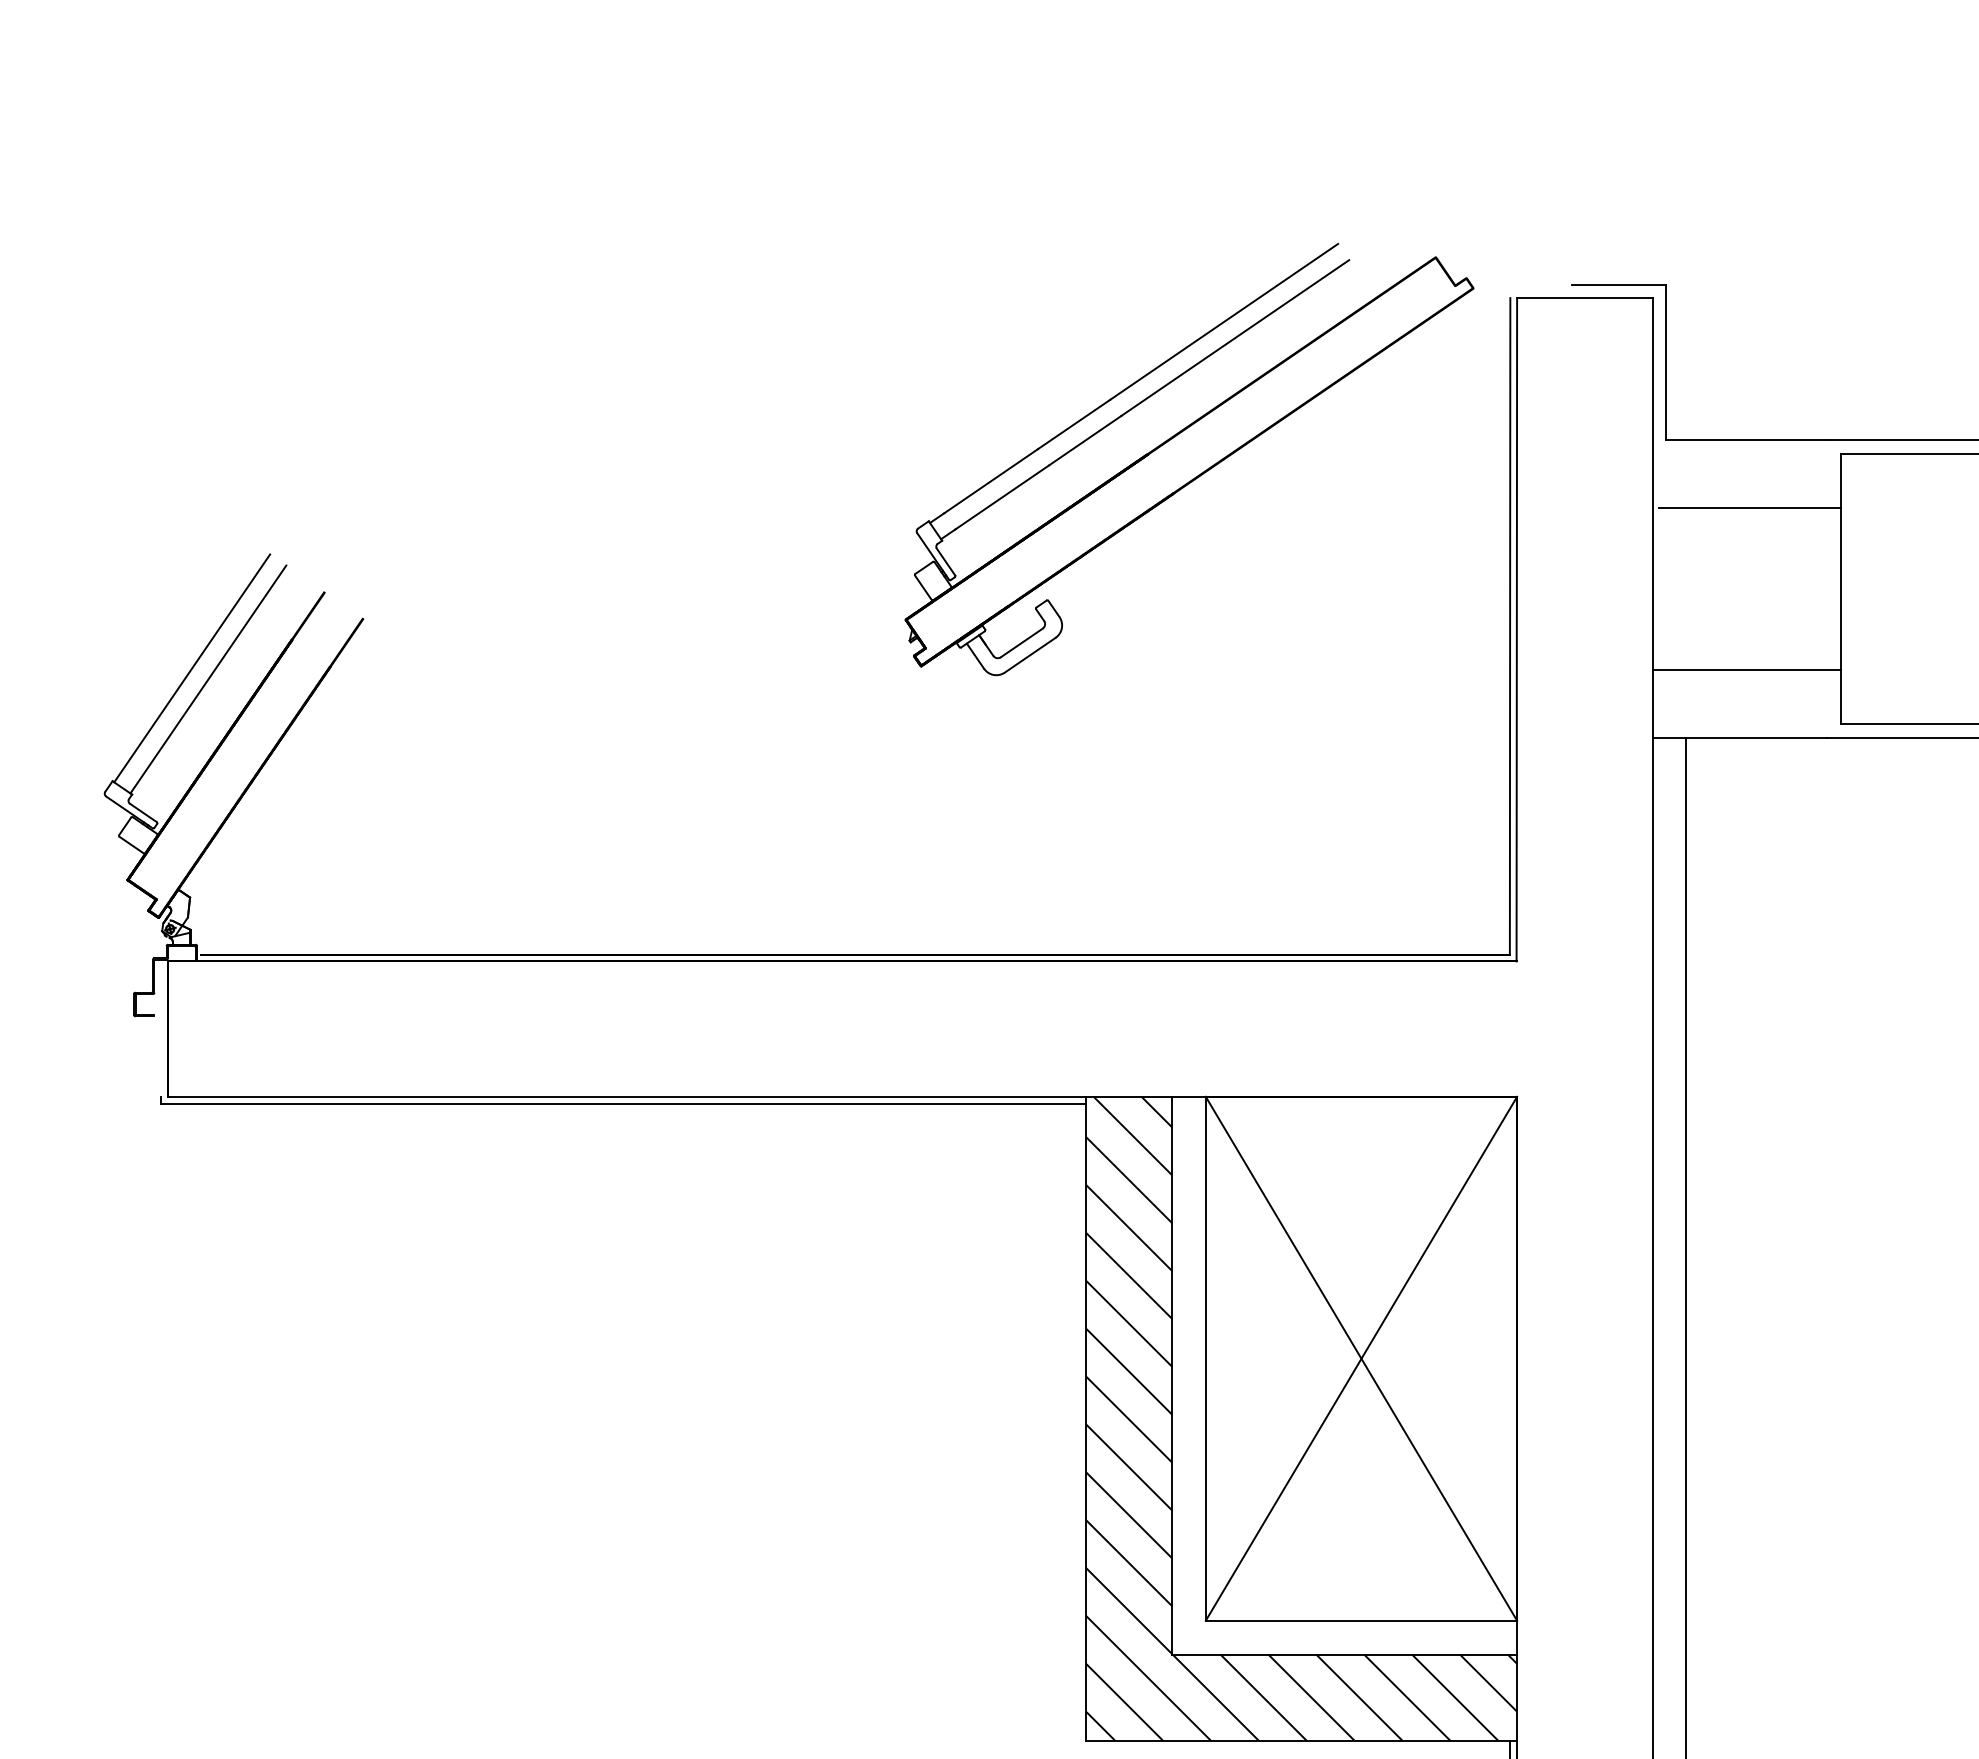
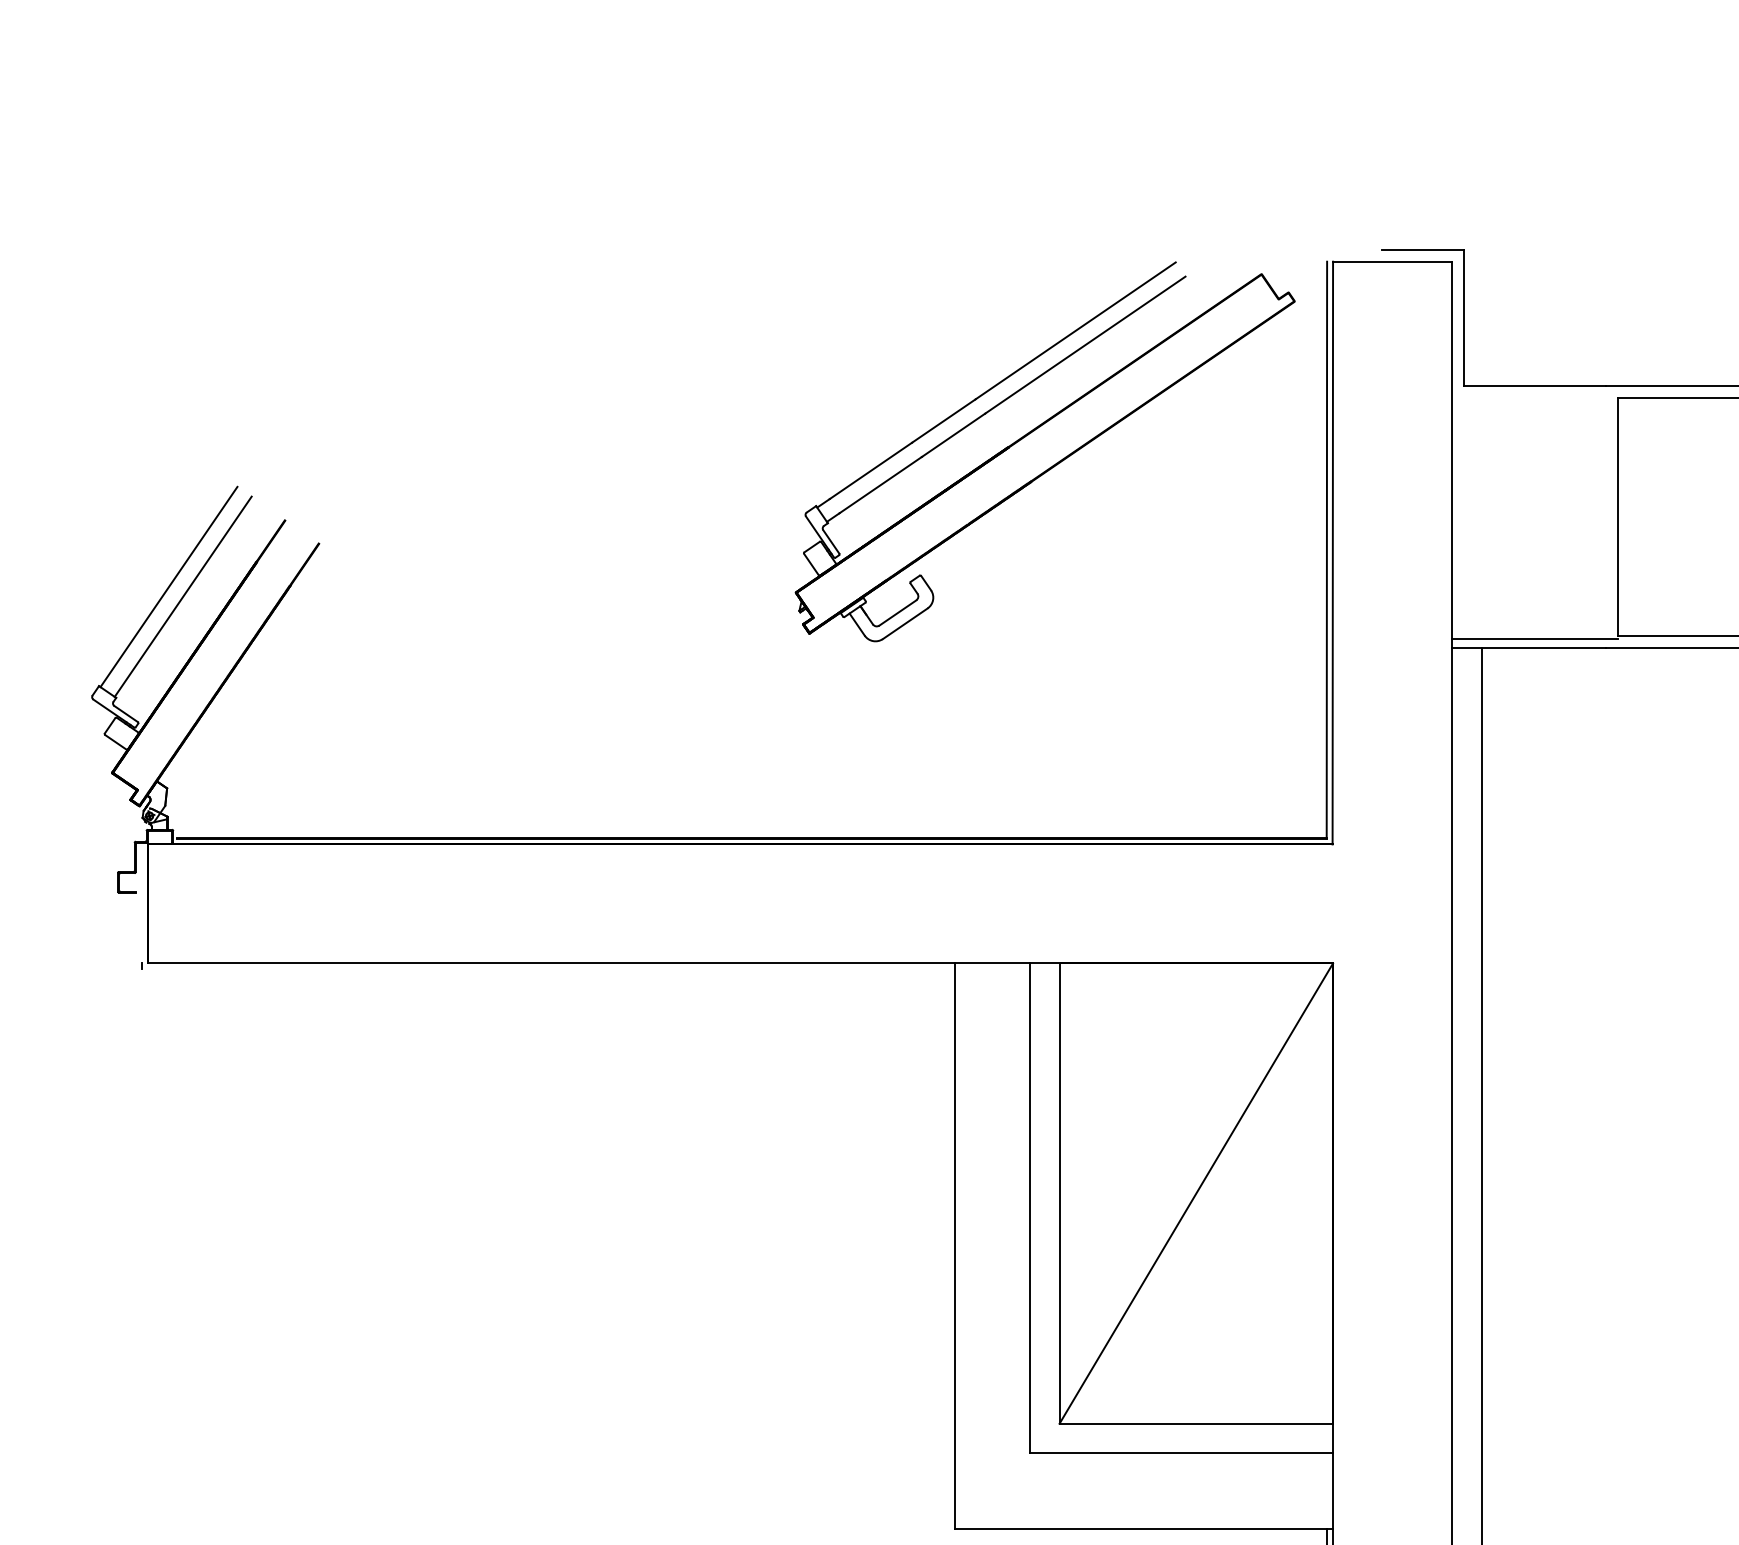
part: (1189, 459) -> (1045, 451), moved
line: (1749, 507) -> (1537, 445), removed
line: (1746, 670) -> (1534, 638), moved
line: (623, 1103) -> (547, 969), removed
line: (1361, 1358) -> (1196, 1193), removed
hatch: (1301, 1418) -> (1143, 1246), removed

